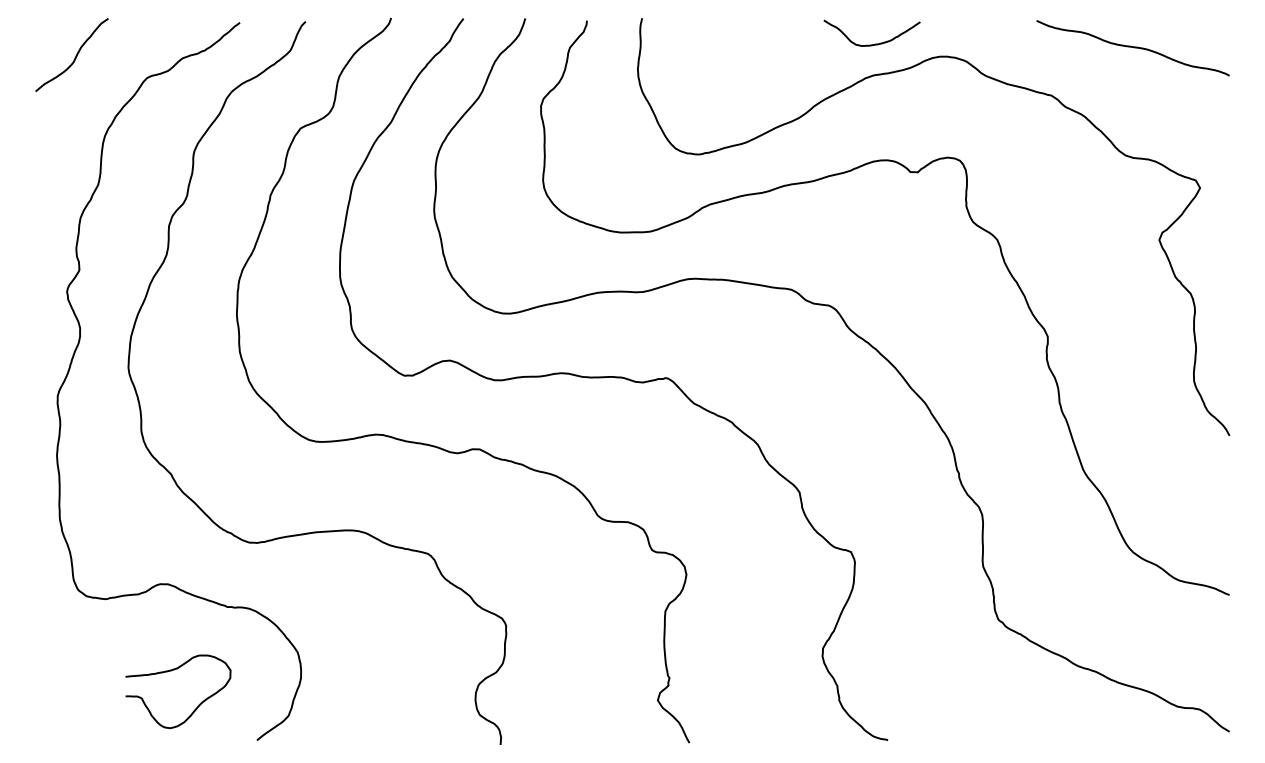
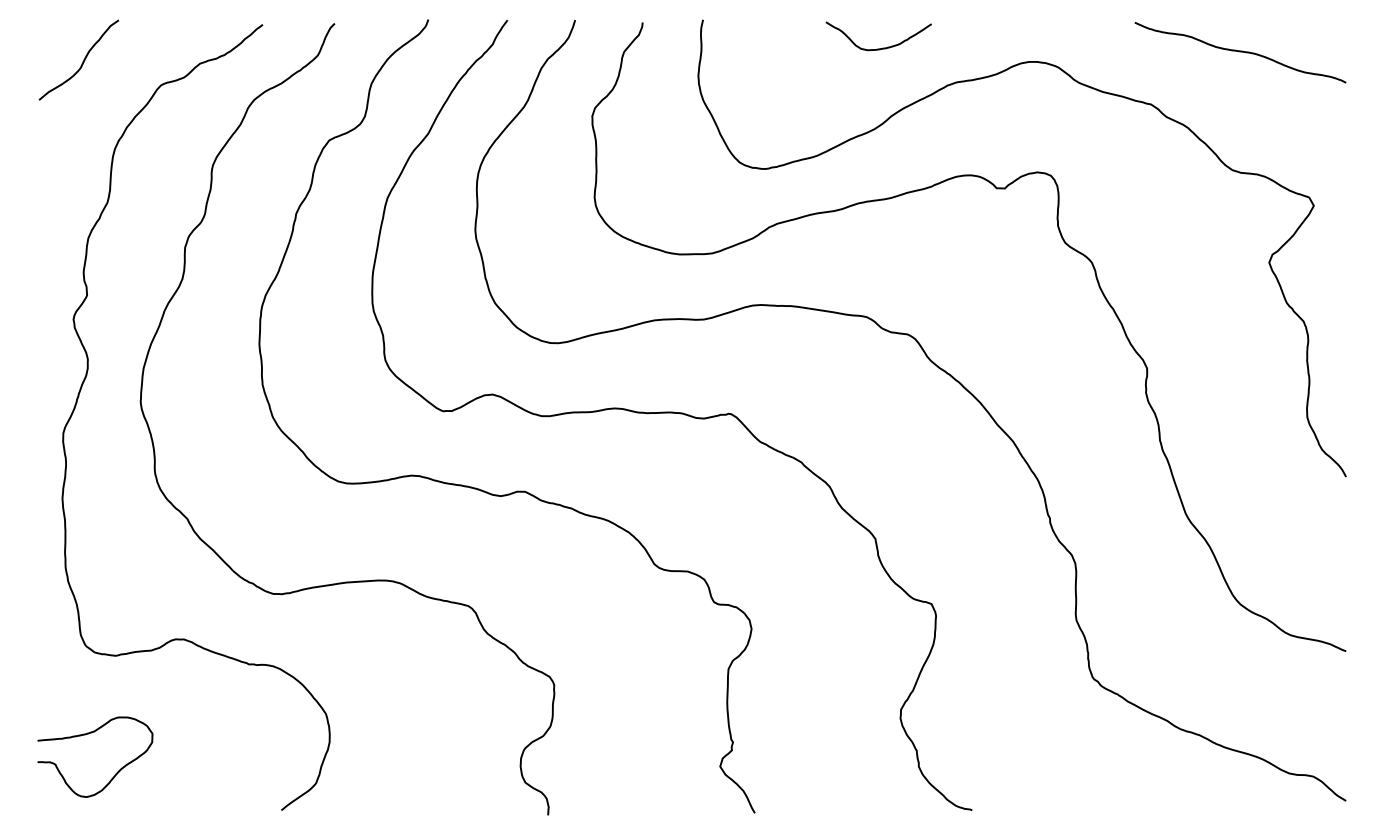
curve: (875, 43) -> (882, 47), moved
curve: (172, 671) -> (88, 734), moved

